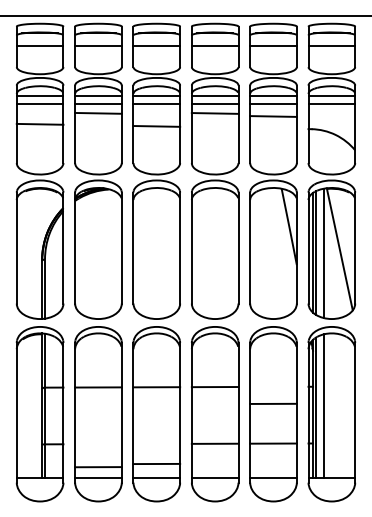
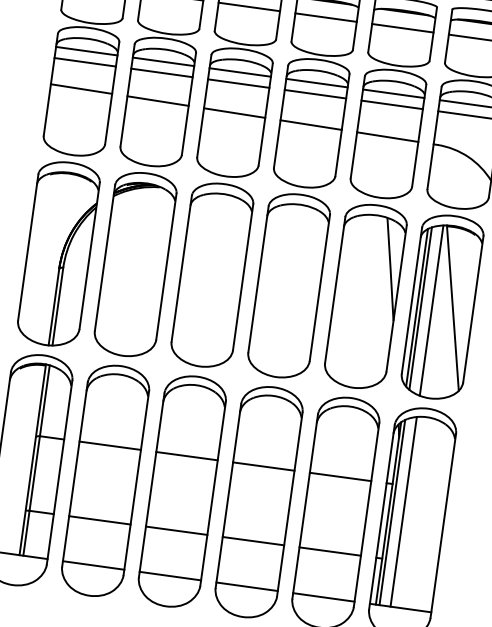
line: (98, 112) -> (158, 99), moved
line: (214, 113) -> (310, 125), moved
line: (273, 116) -> (387, 137), moved
line: (273, 403) -> (340, 476), moved
line: (156, 463) -> (176, 530), moved
line: (98, 467) -> (99, 520), moved

